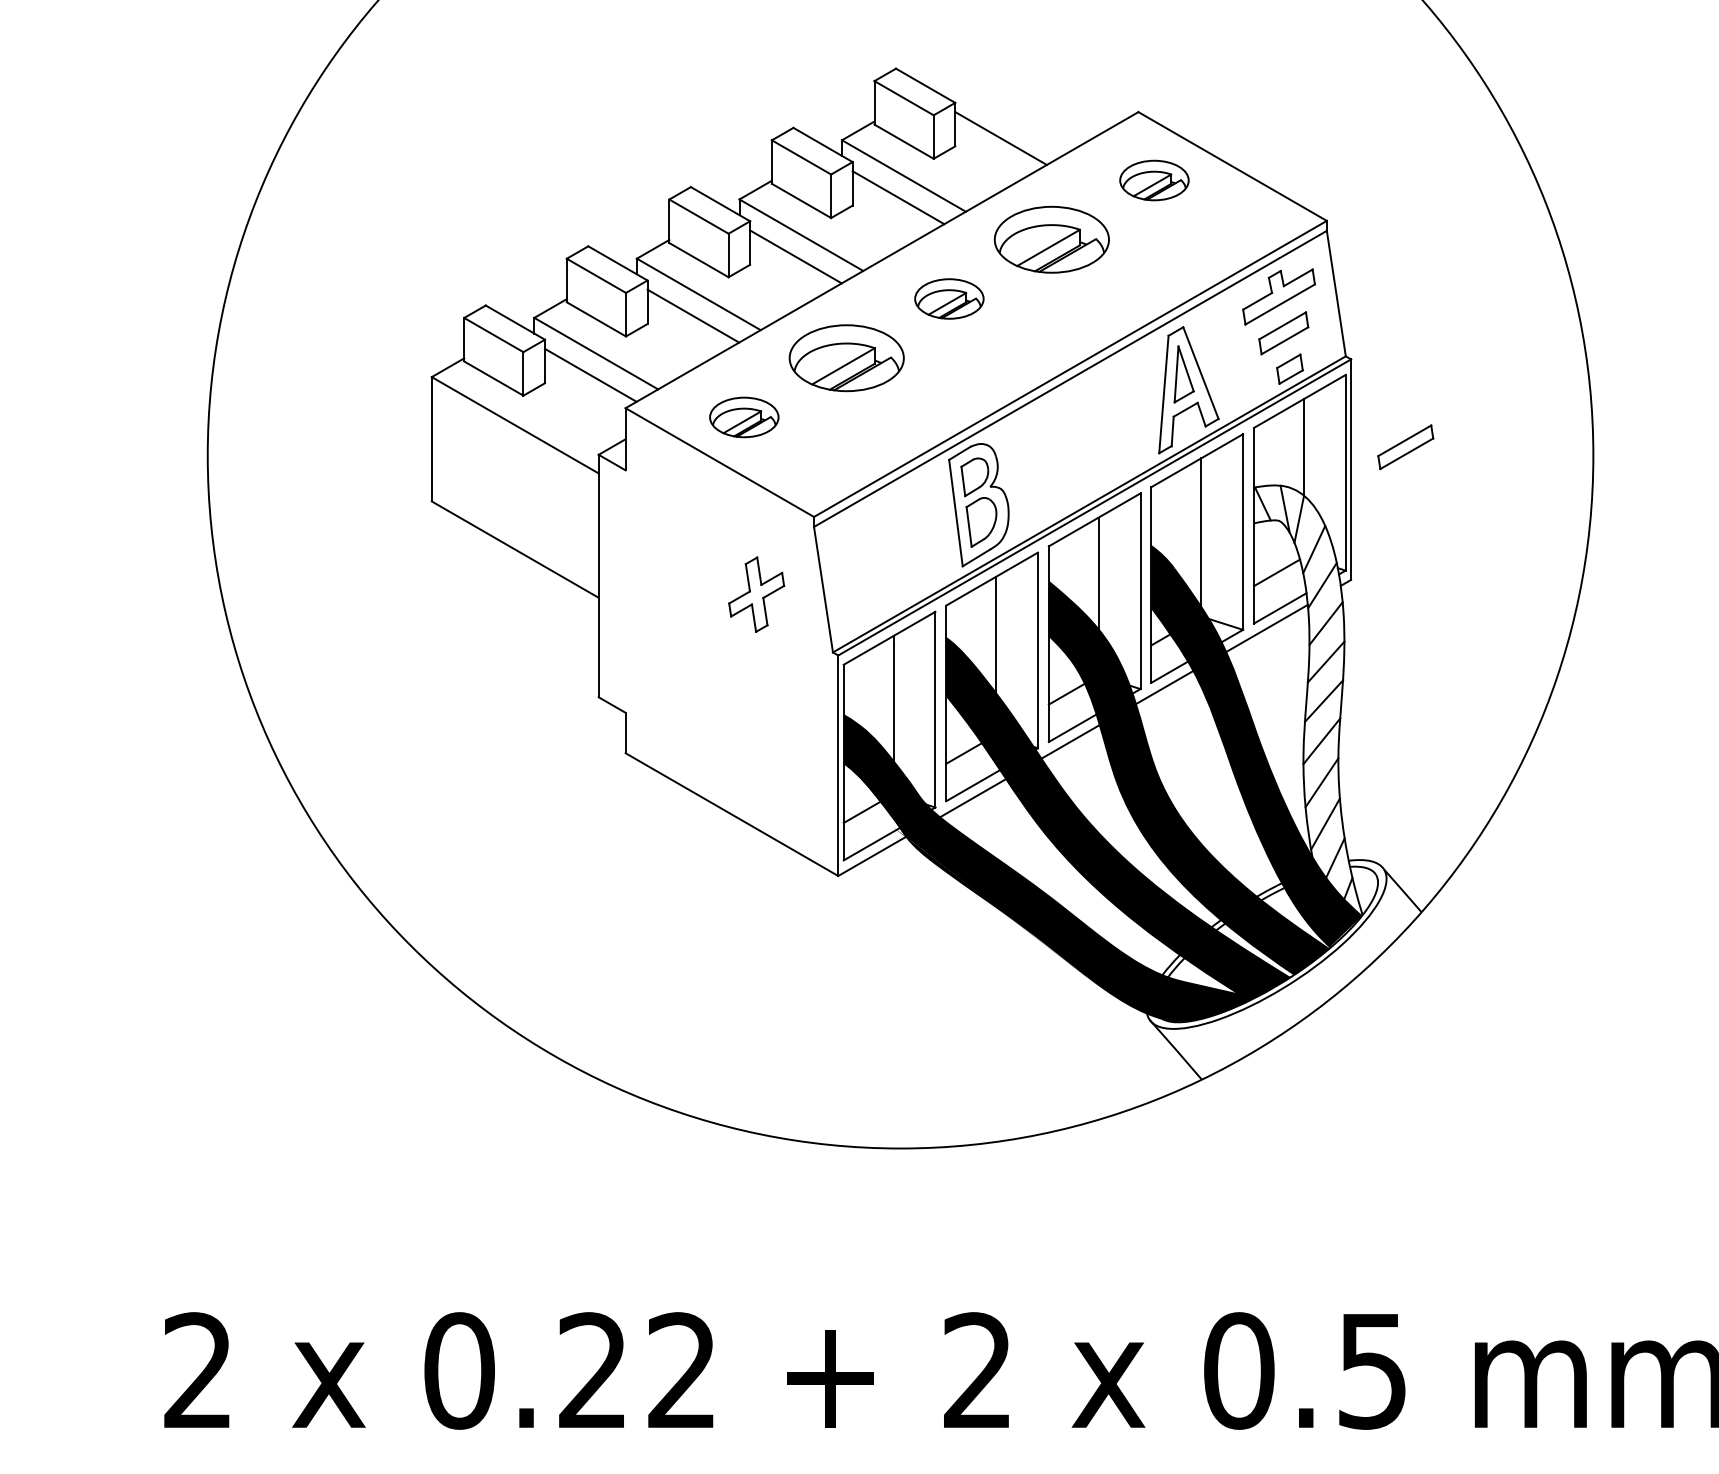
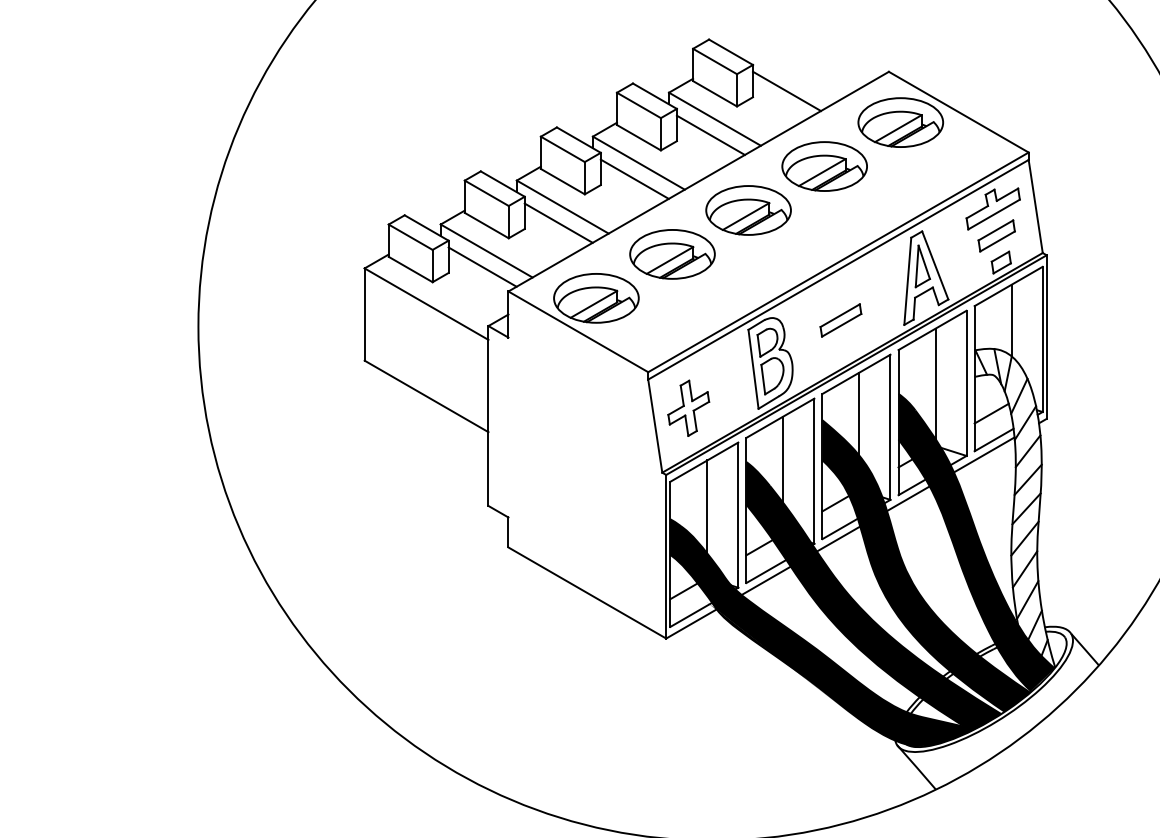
part: (1154, 180) -> (900, 122), size x1.67
part: (949, 298) -> (748, 210), size x1.67
part: (744, 417) -> (596, 298), size x1.67
part: (1405, 447) -> (840, 320), moved
part: (756, 594) -> (688, 408), moved

